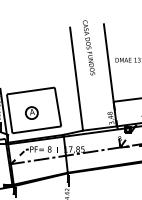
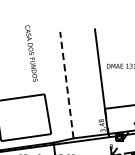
text: (89, 47) -> (32, 53), moved
line: (76, 78) -> (66, 84), solid -> dashed
part: (31, 112) -> (20, 119), removed

